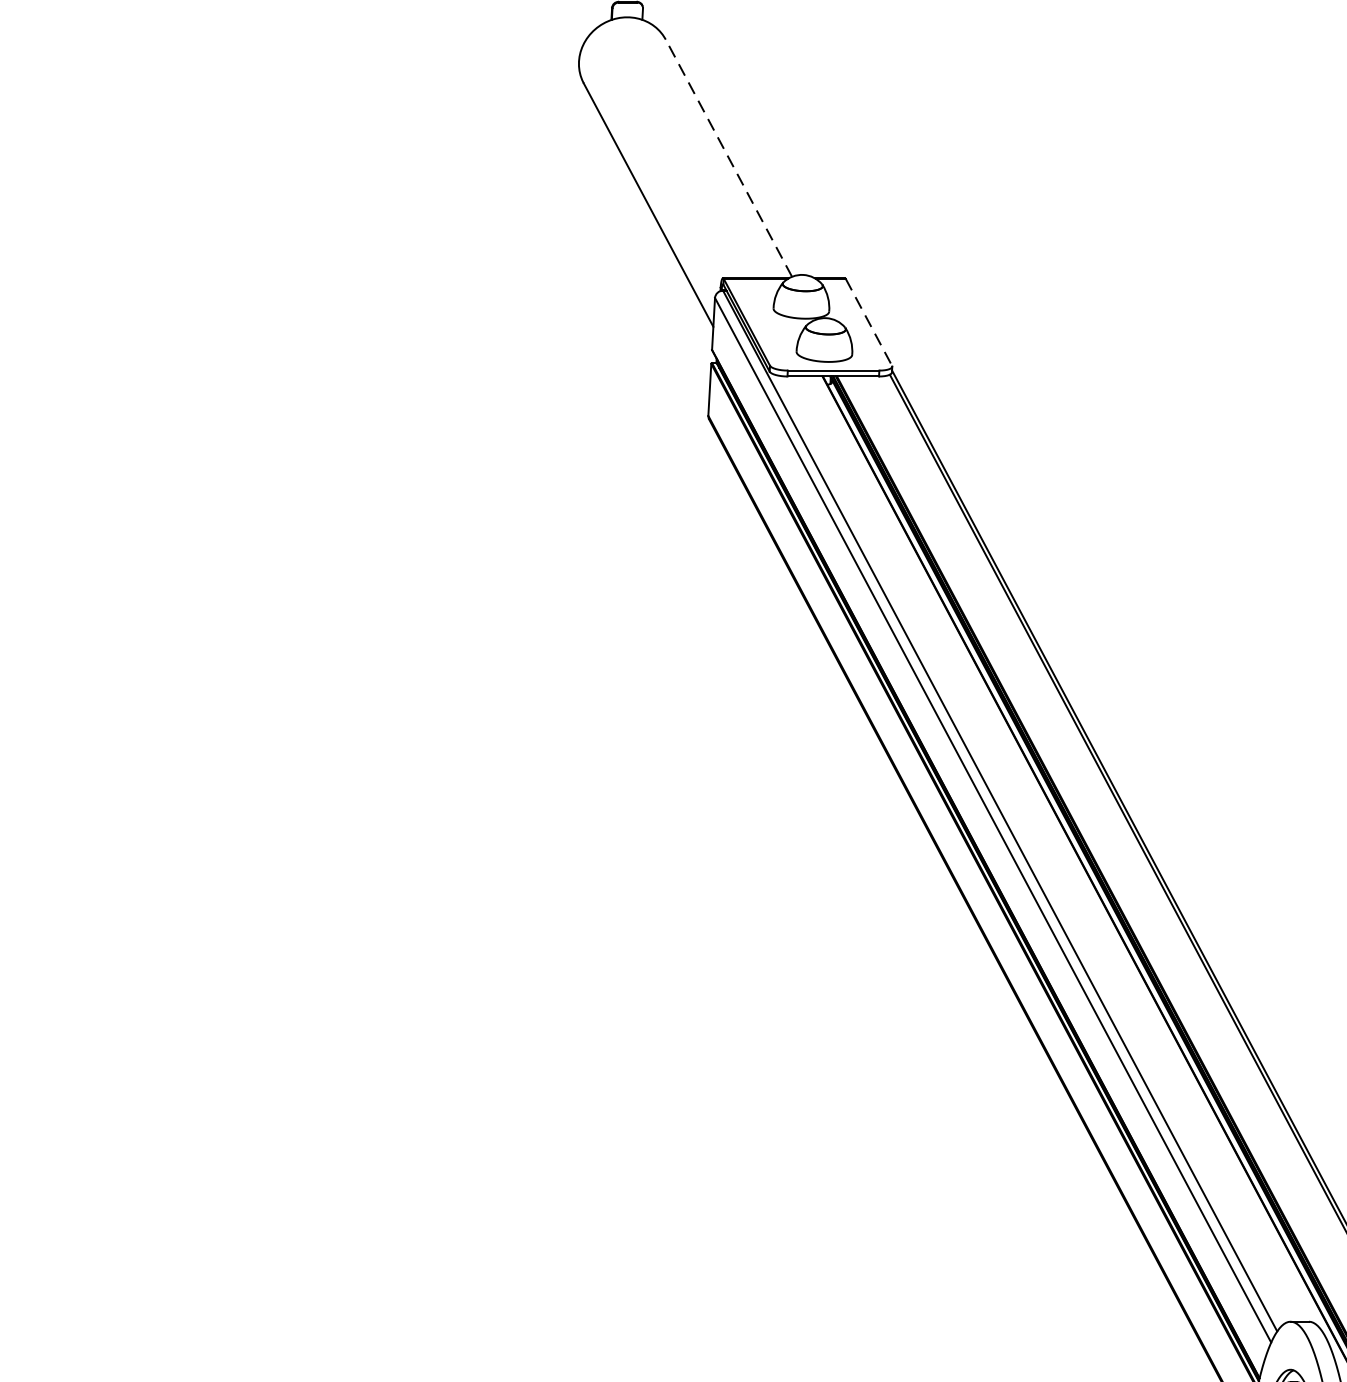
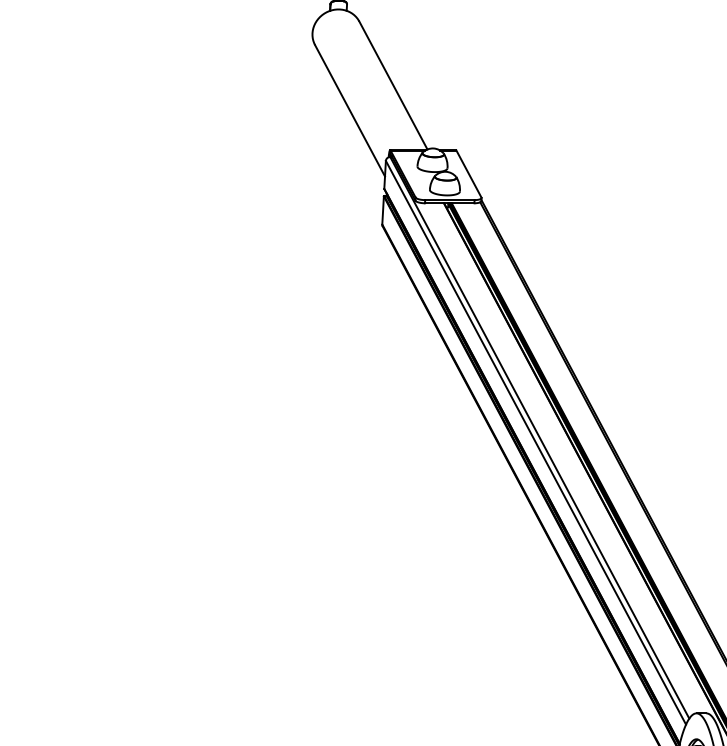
line: (729, 158) -> (393, 85), dashed -> solid
line: (868, 323) -> (468, 174), dashed -> solid

